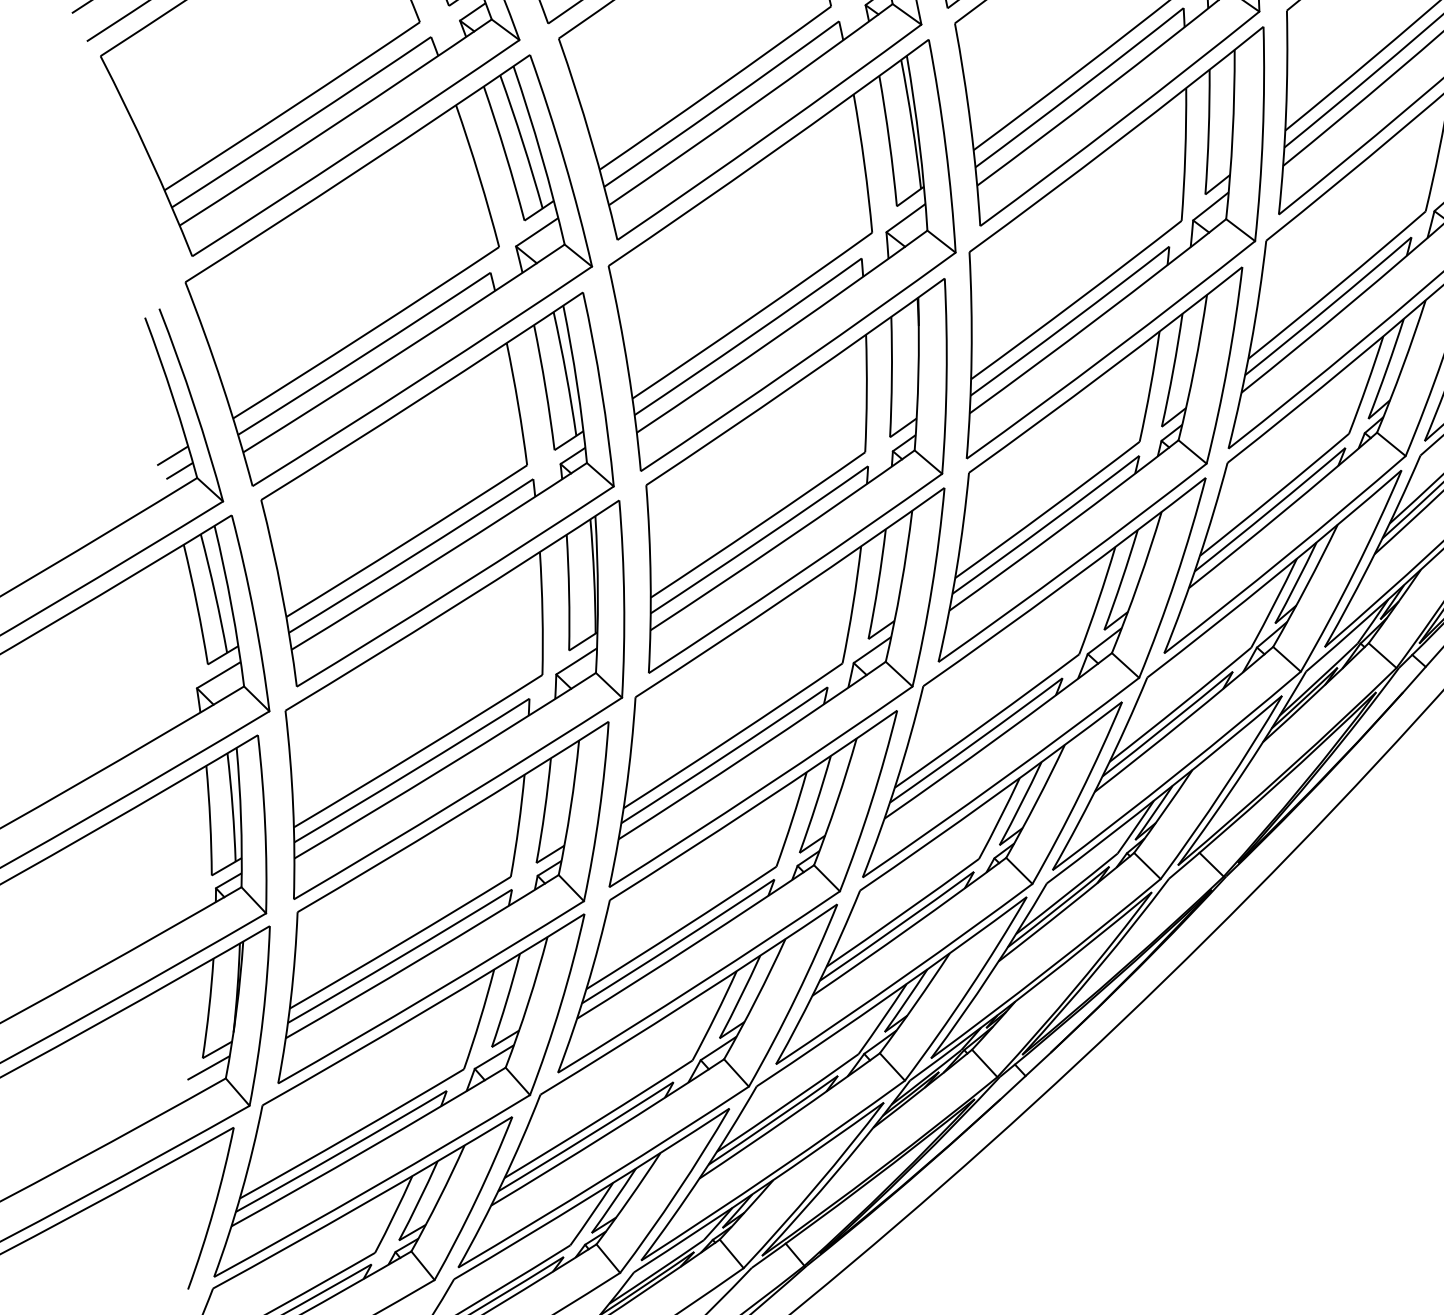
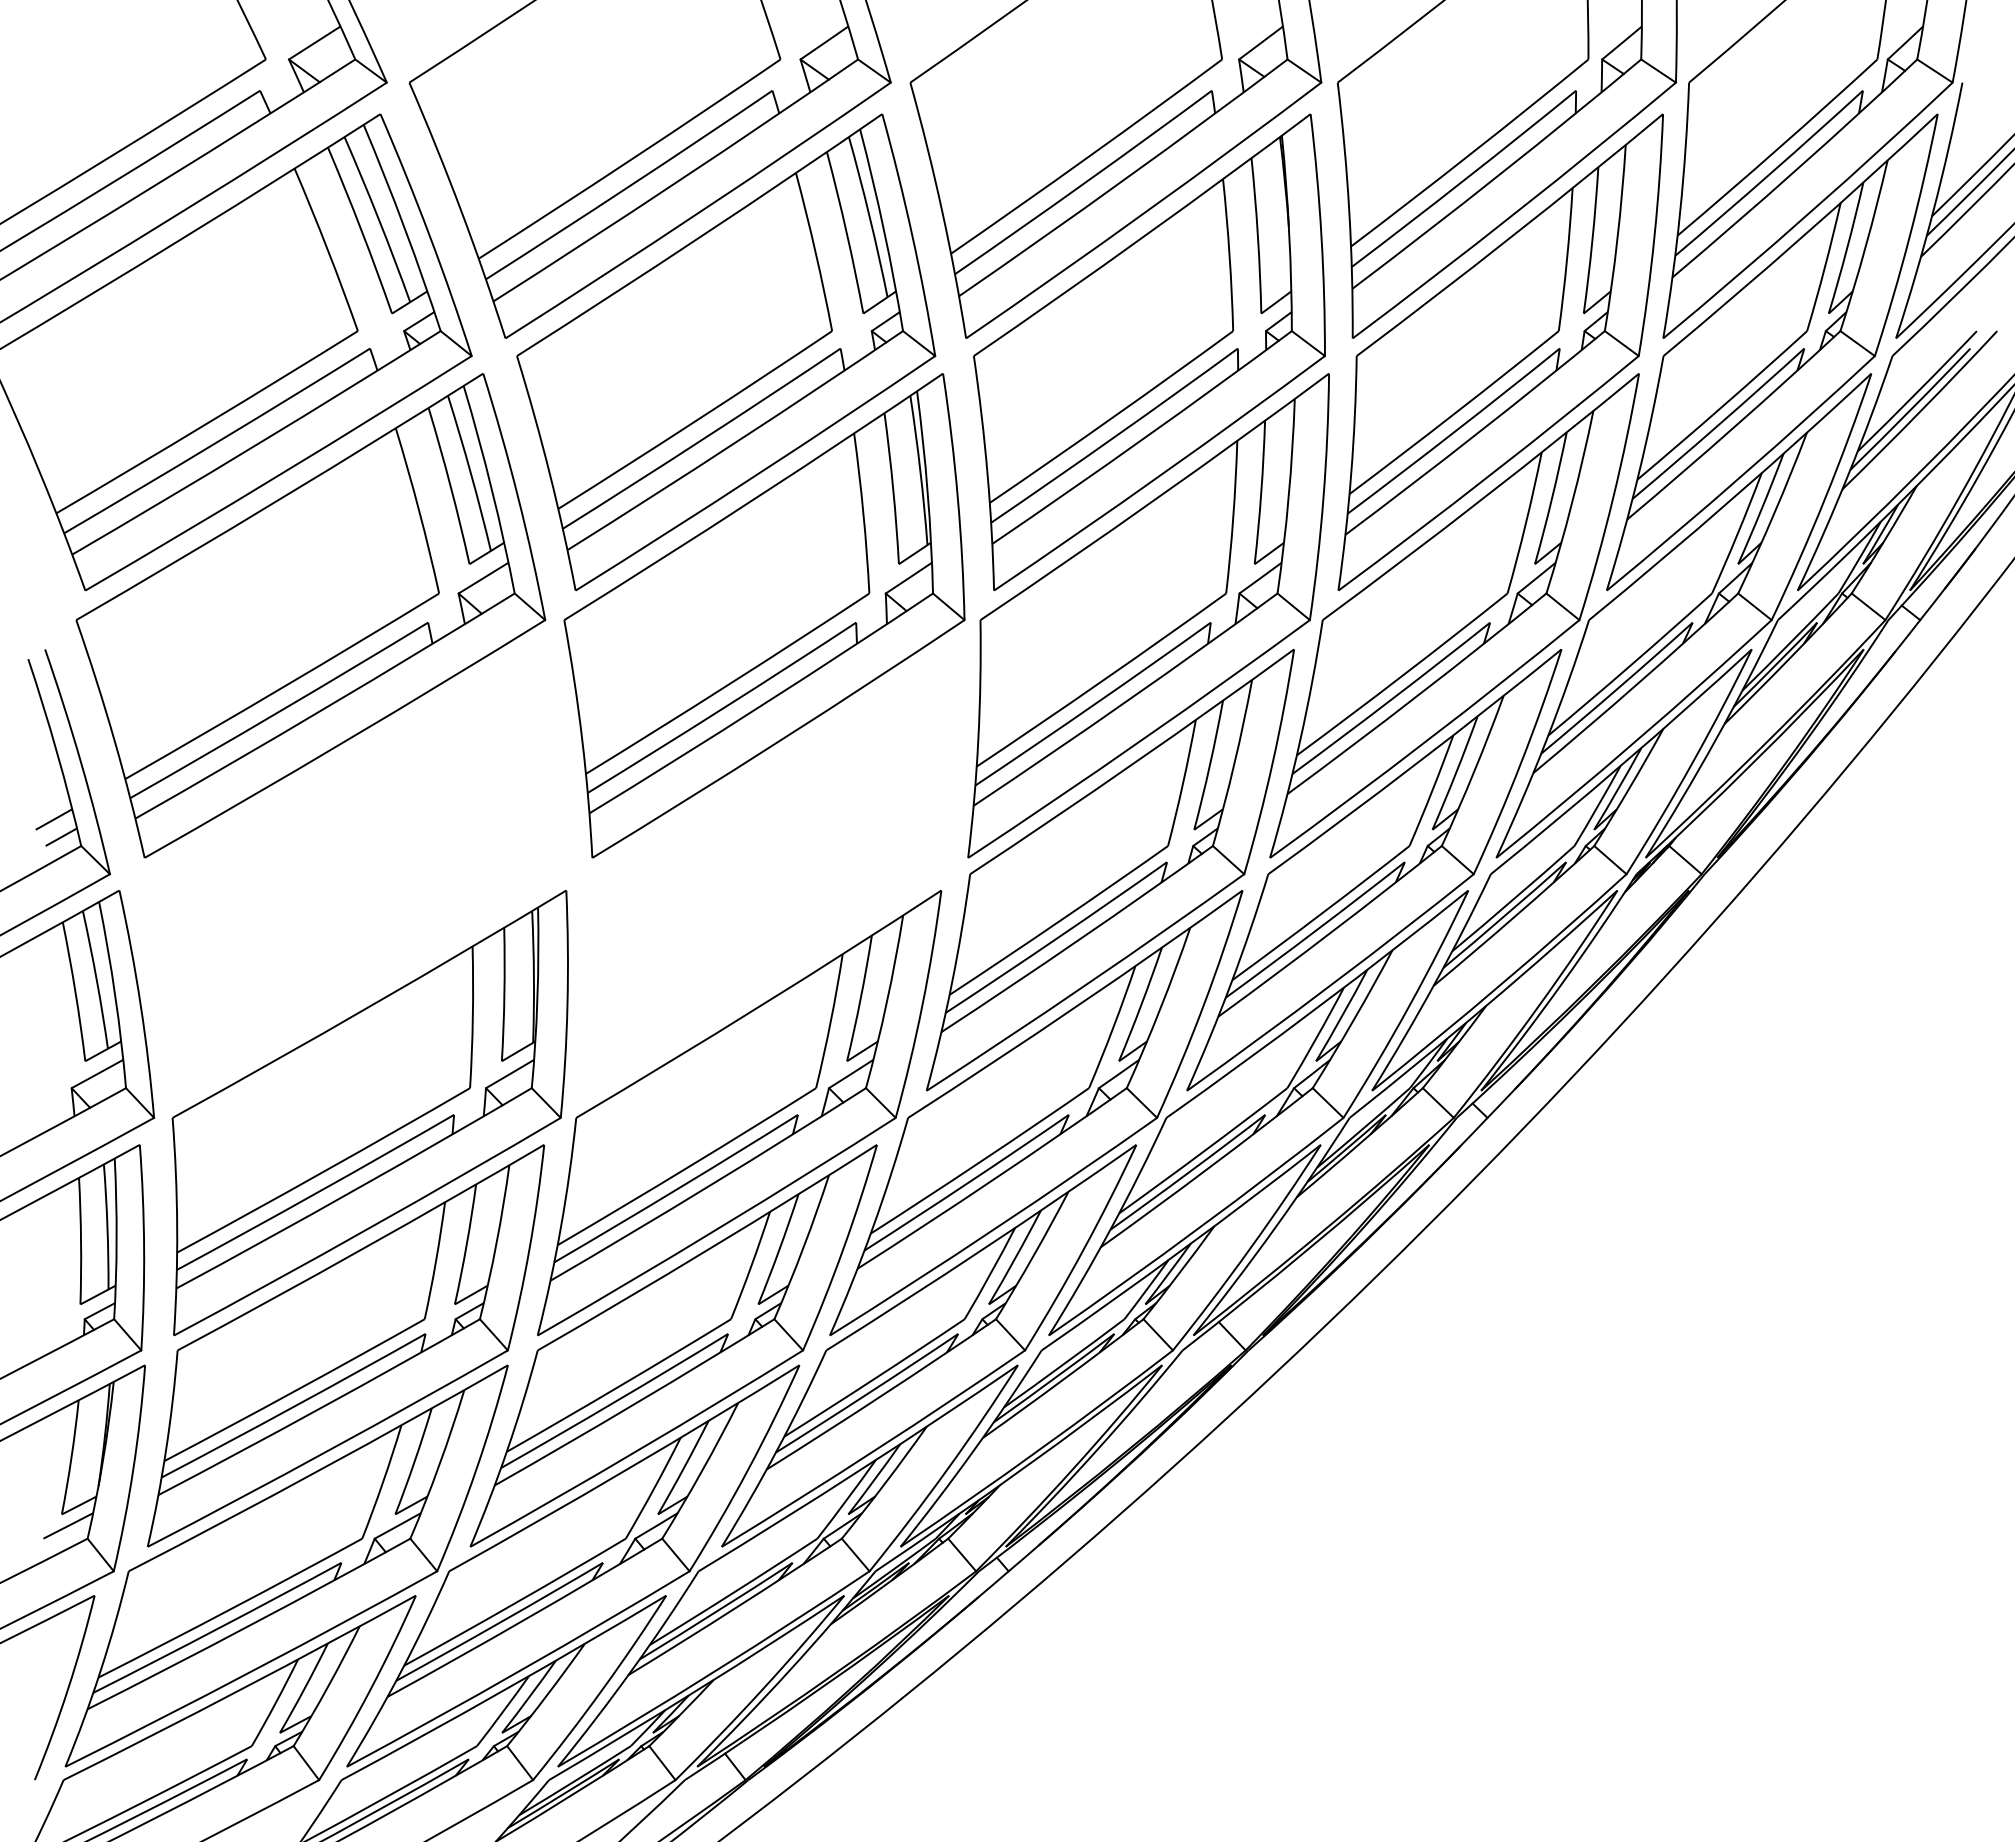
part: (796, 475) -> (771, 869), removed
part: (437, 489) -> (357, 869), removed

